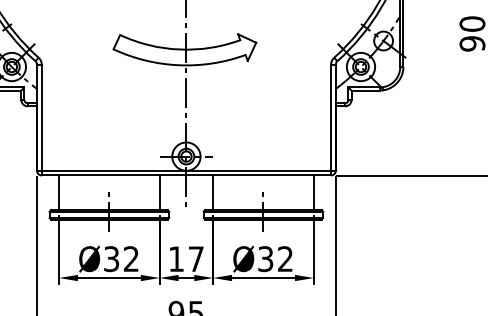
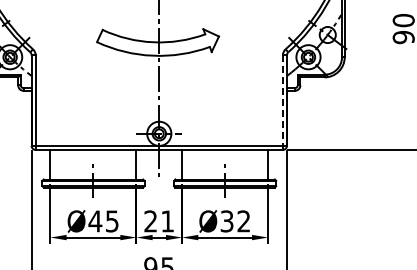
line: (330, 118) -> (282, 101), solid -> dashed
text: (121, 259) -> (103, 221), Ø32 -> Ø45
text: (185, 259) -> (158, 221), 17 -> 21

